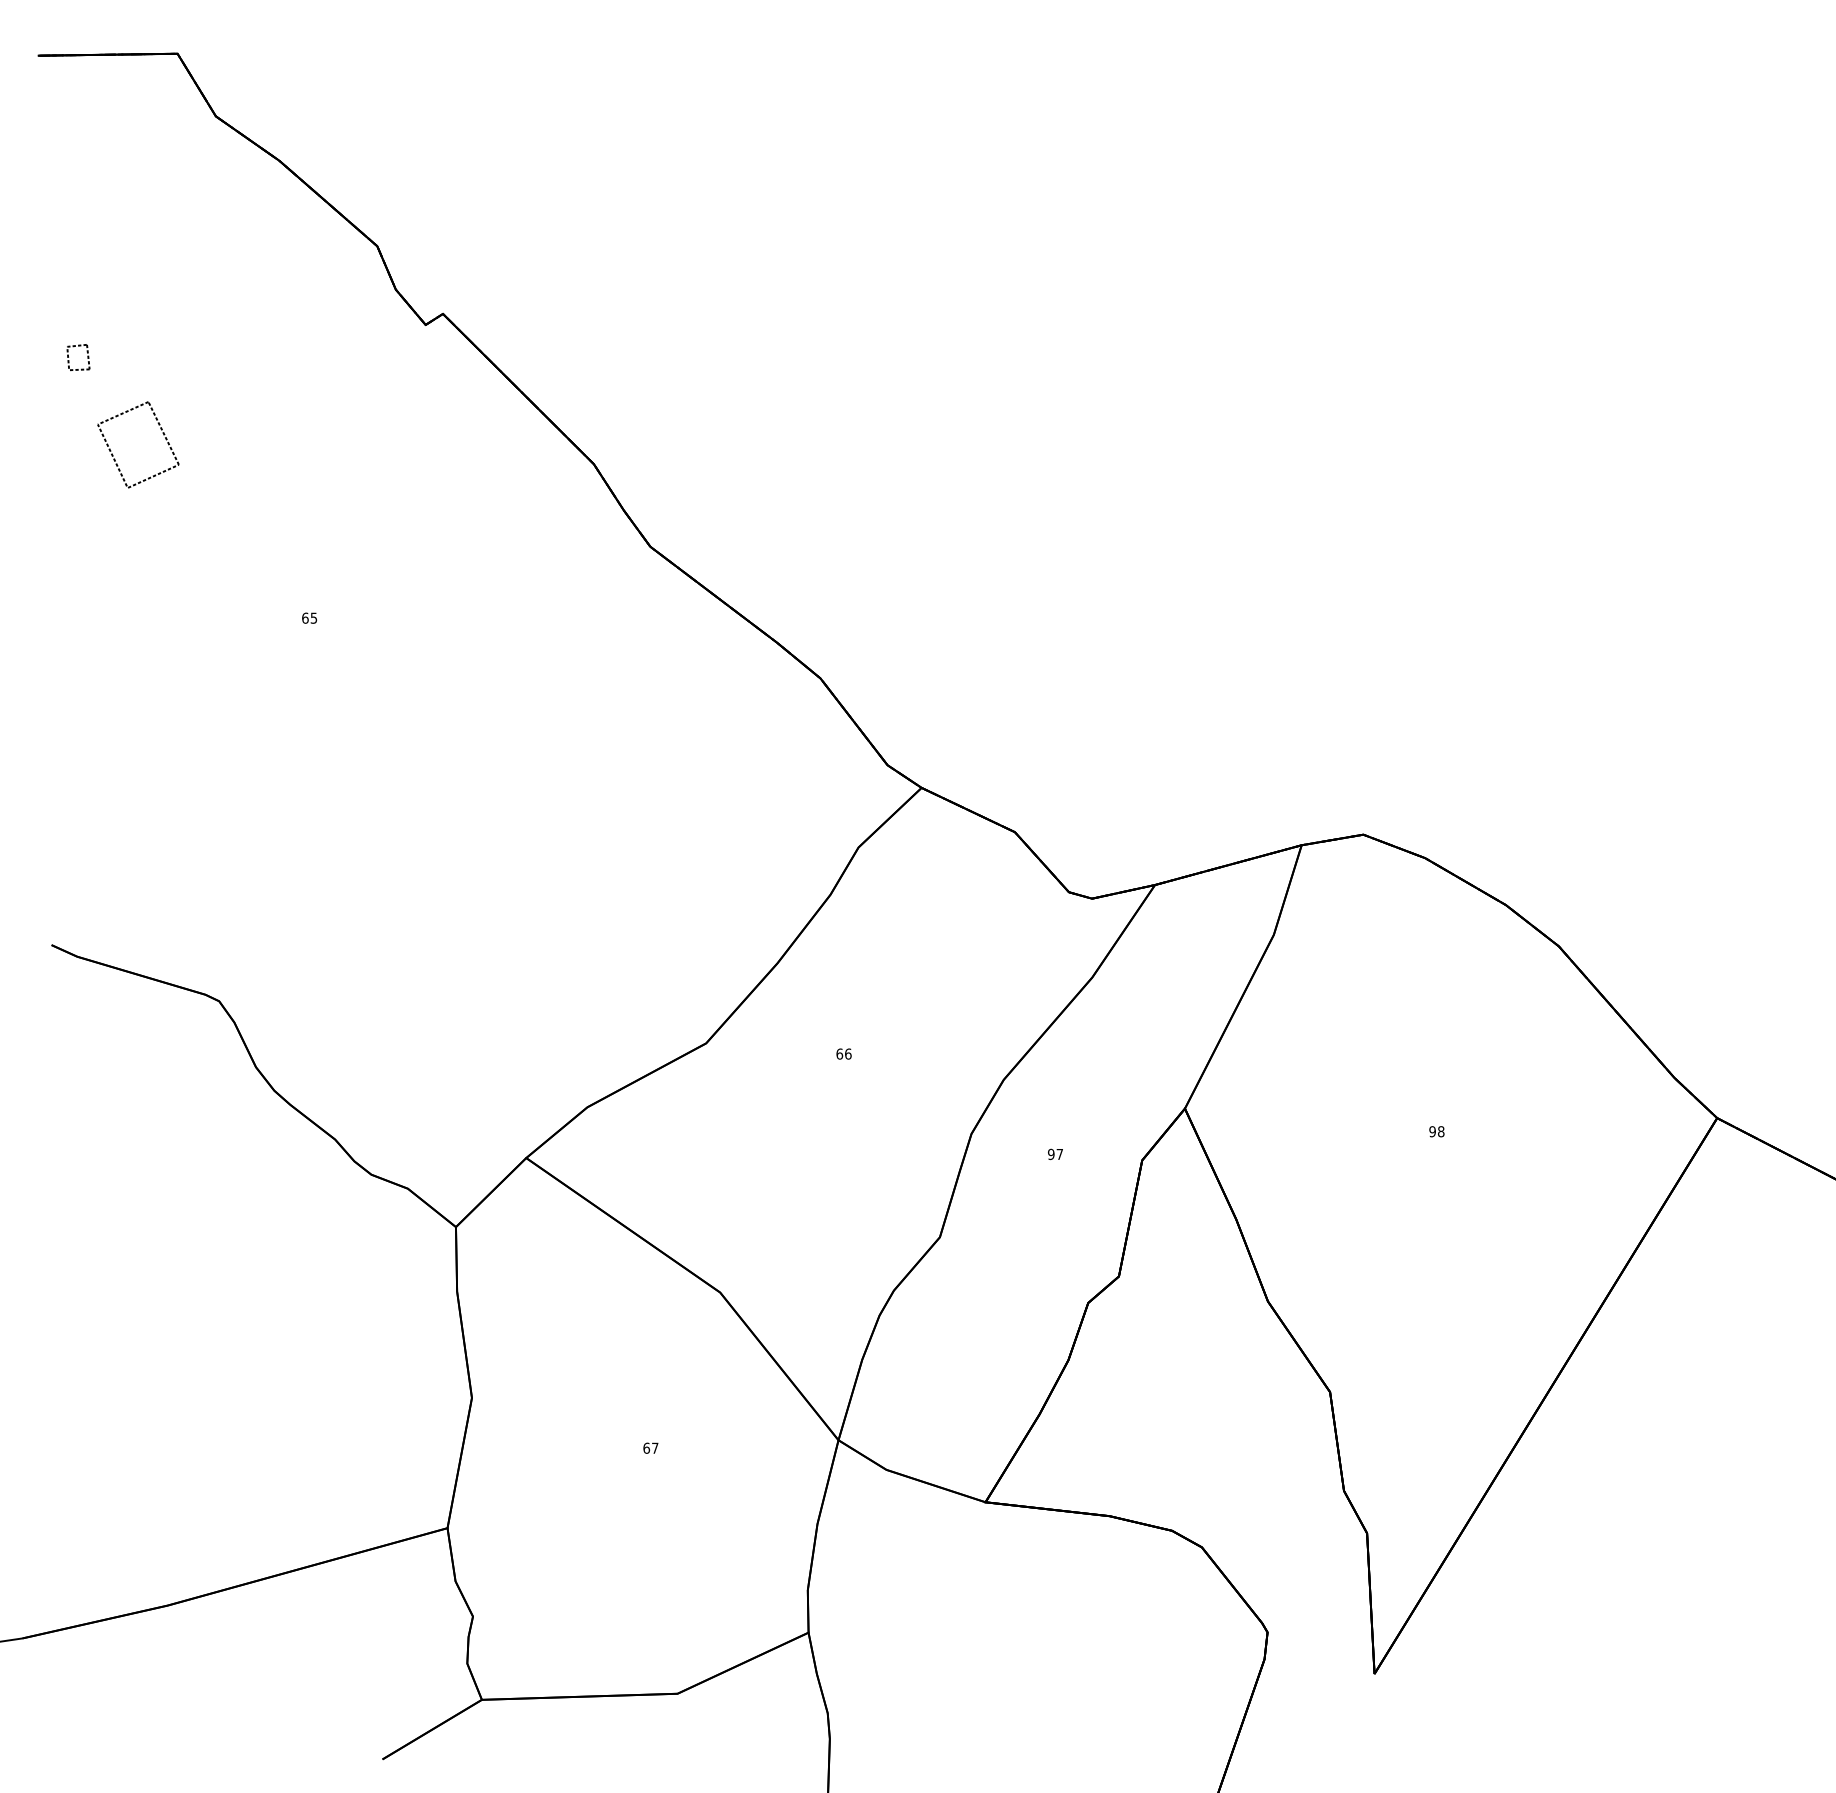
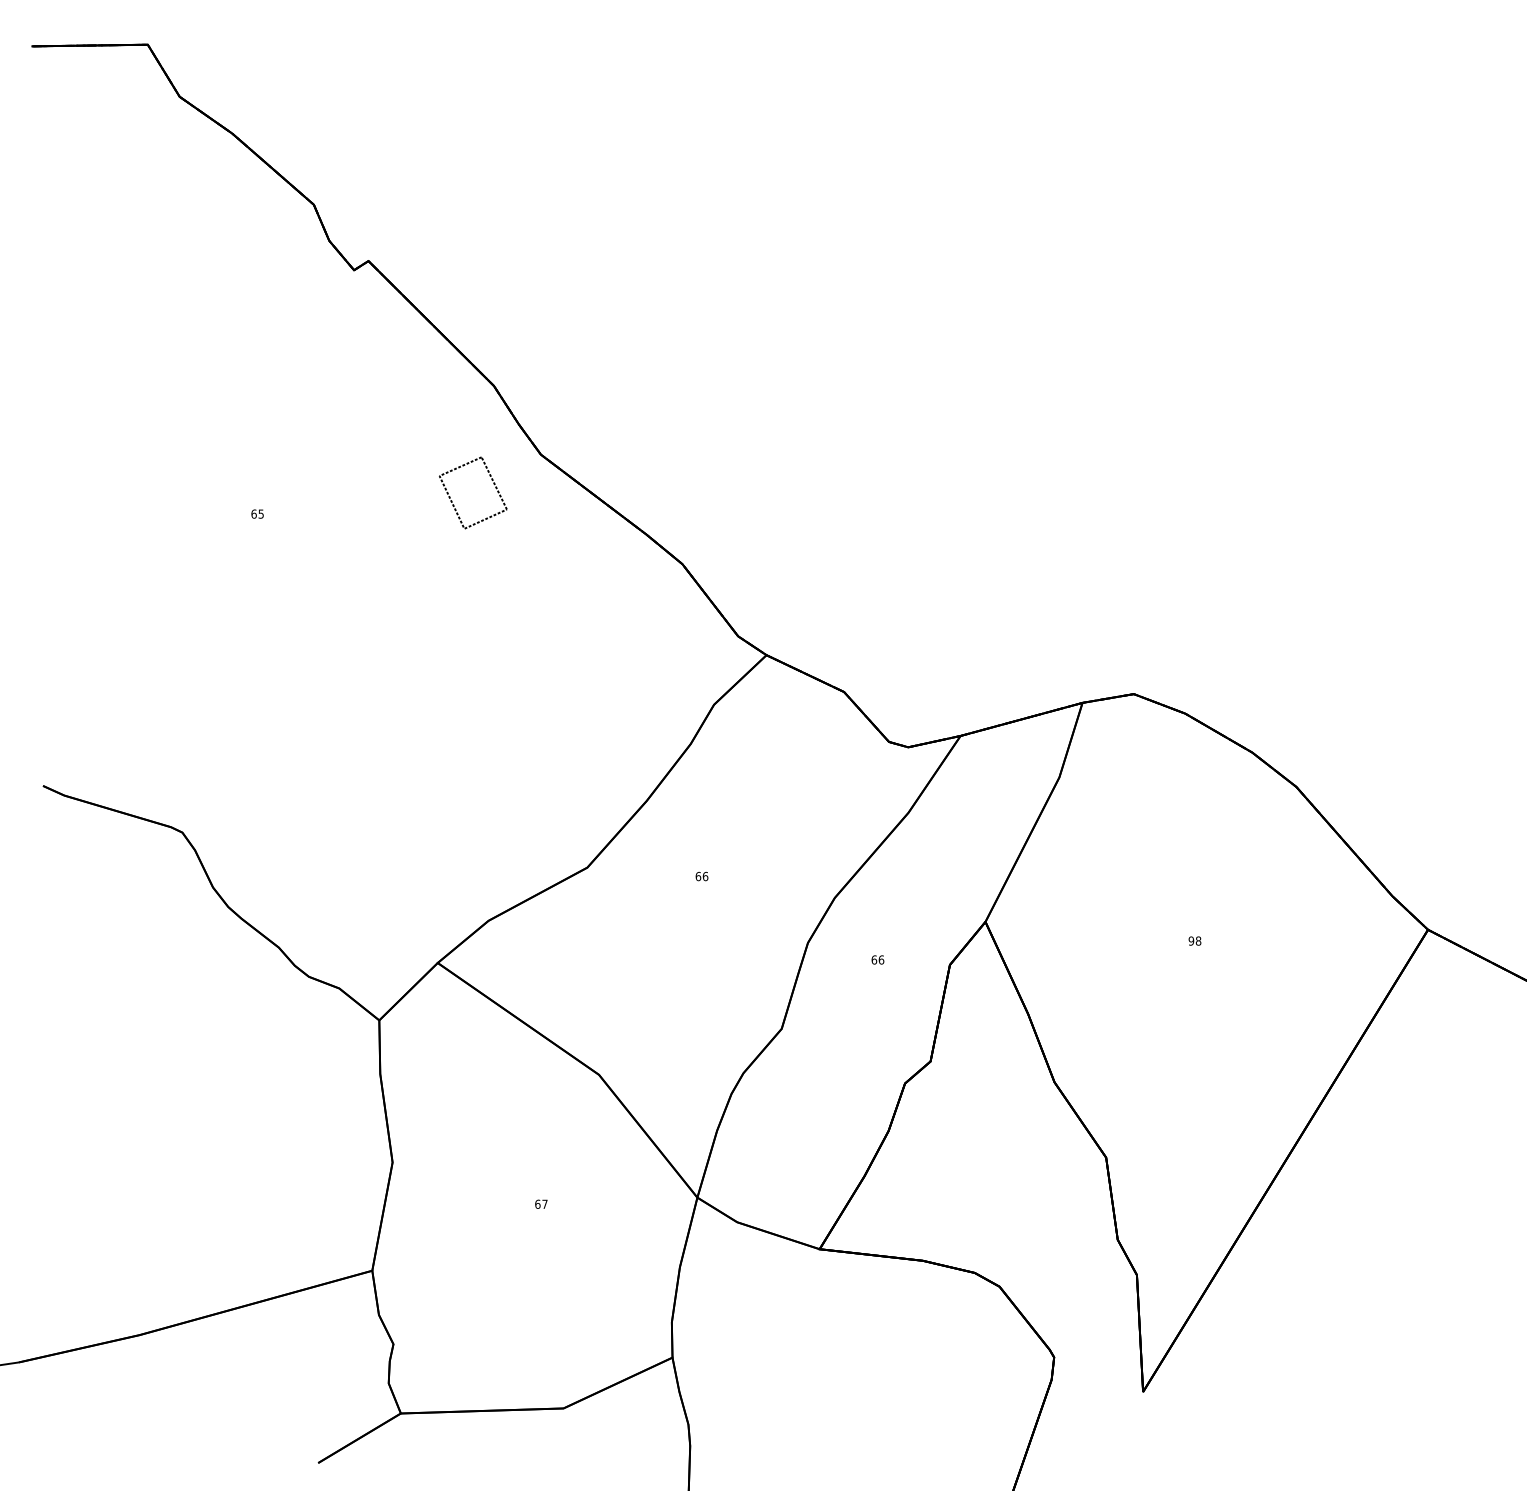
part: (87, 357) -> (72, 297), removed
part: (162, 434) -> (493, 484), moved
text: (1055, 1153) -> (877, 959), 97 -> 66

